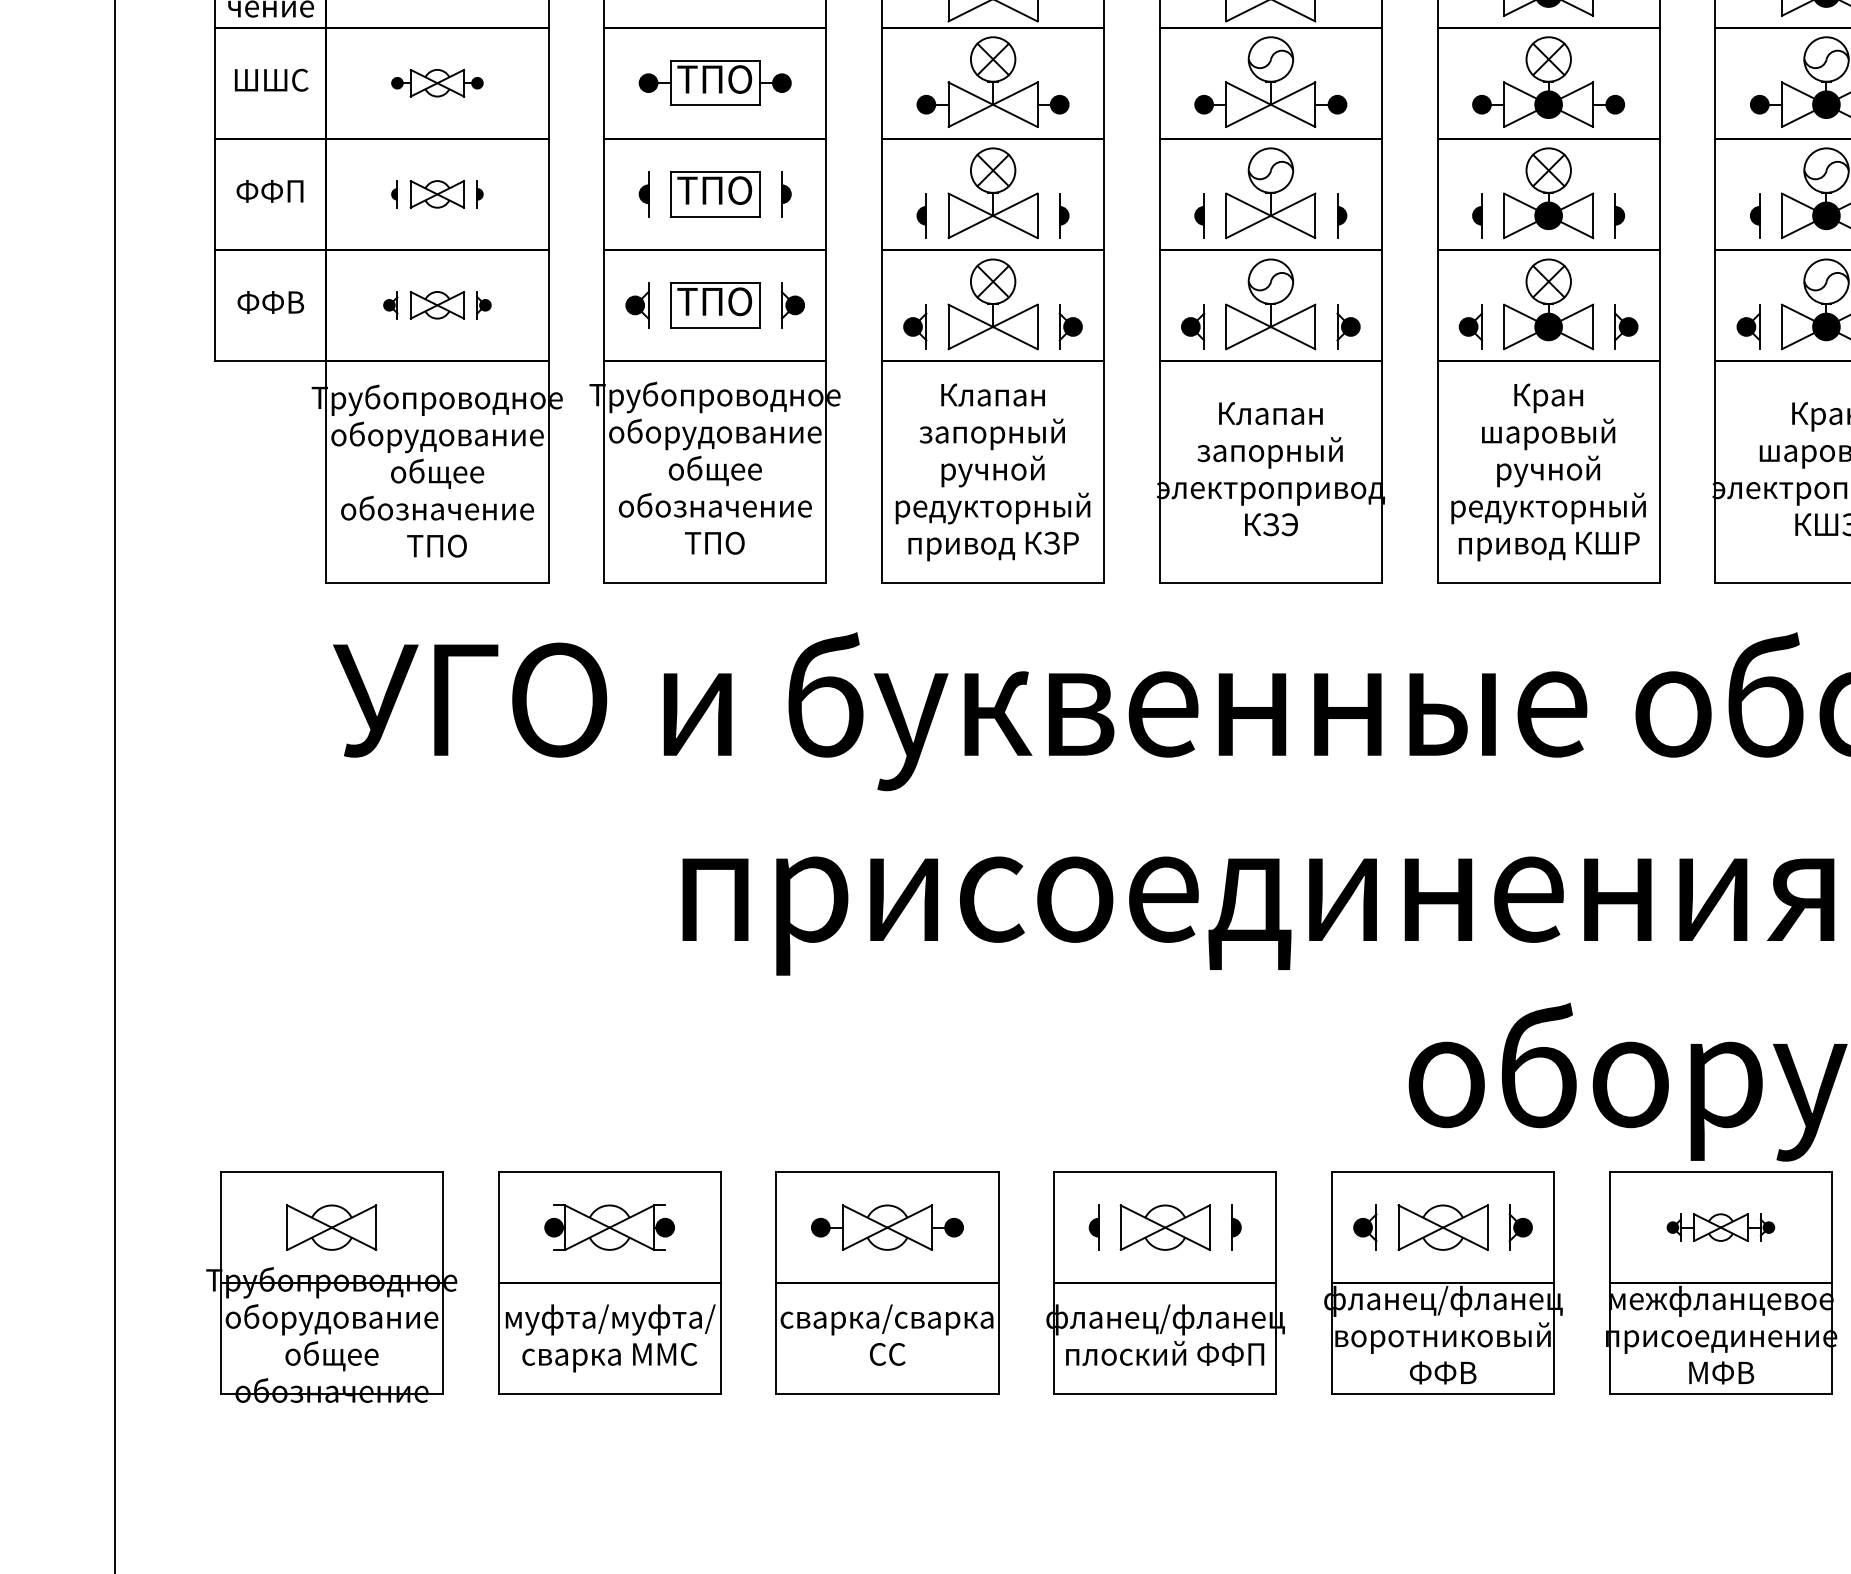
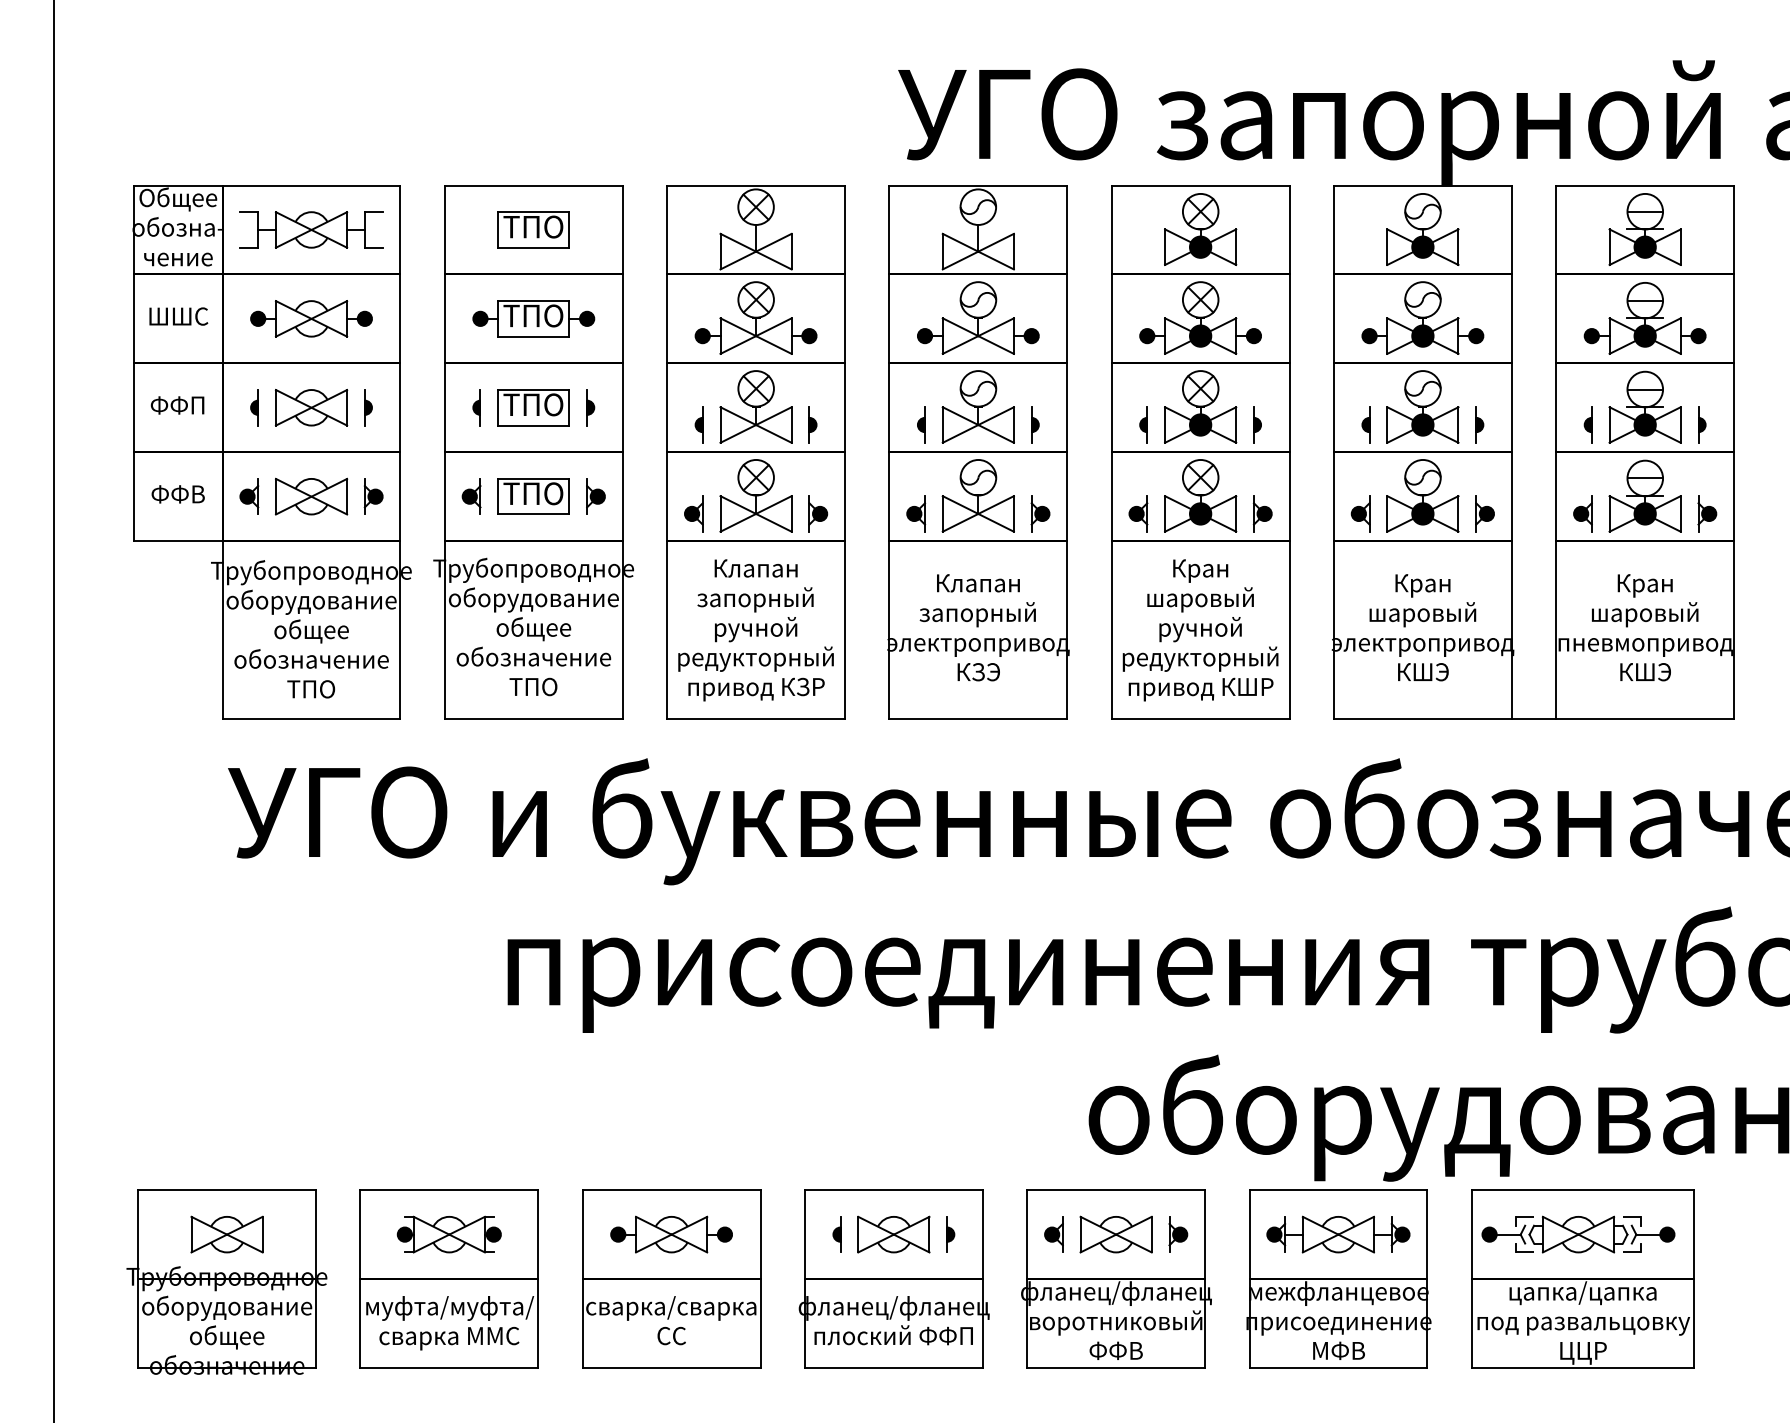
part: (437, 82) -> (311, 318), size x1.67
part: (437, 193) -> (311, 407), size x1.67
part: (437, 305) -> (311, 496), size x1.67
part: (1720, 1227) -> (1338, 1234), size x1.67

